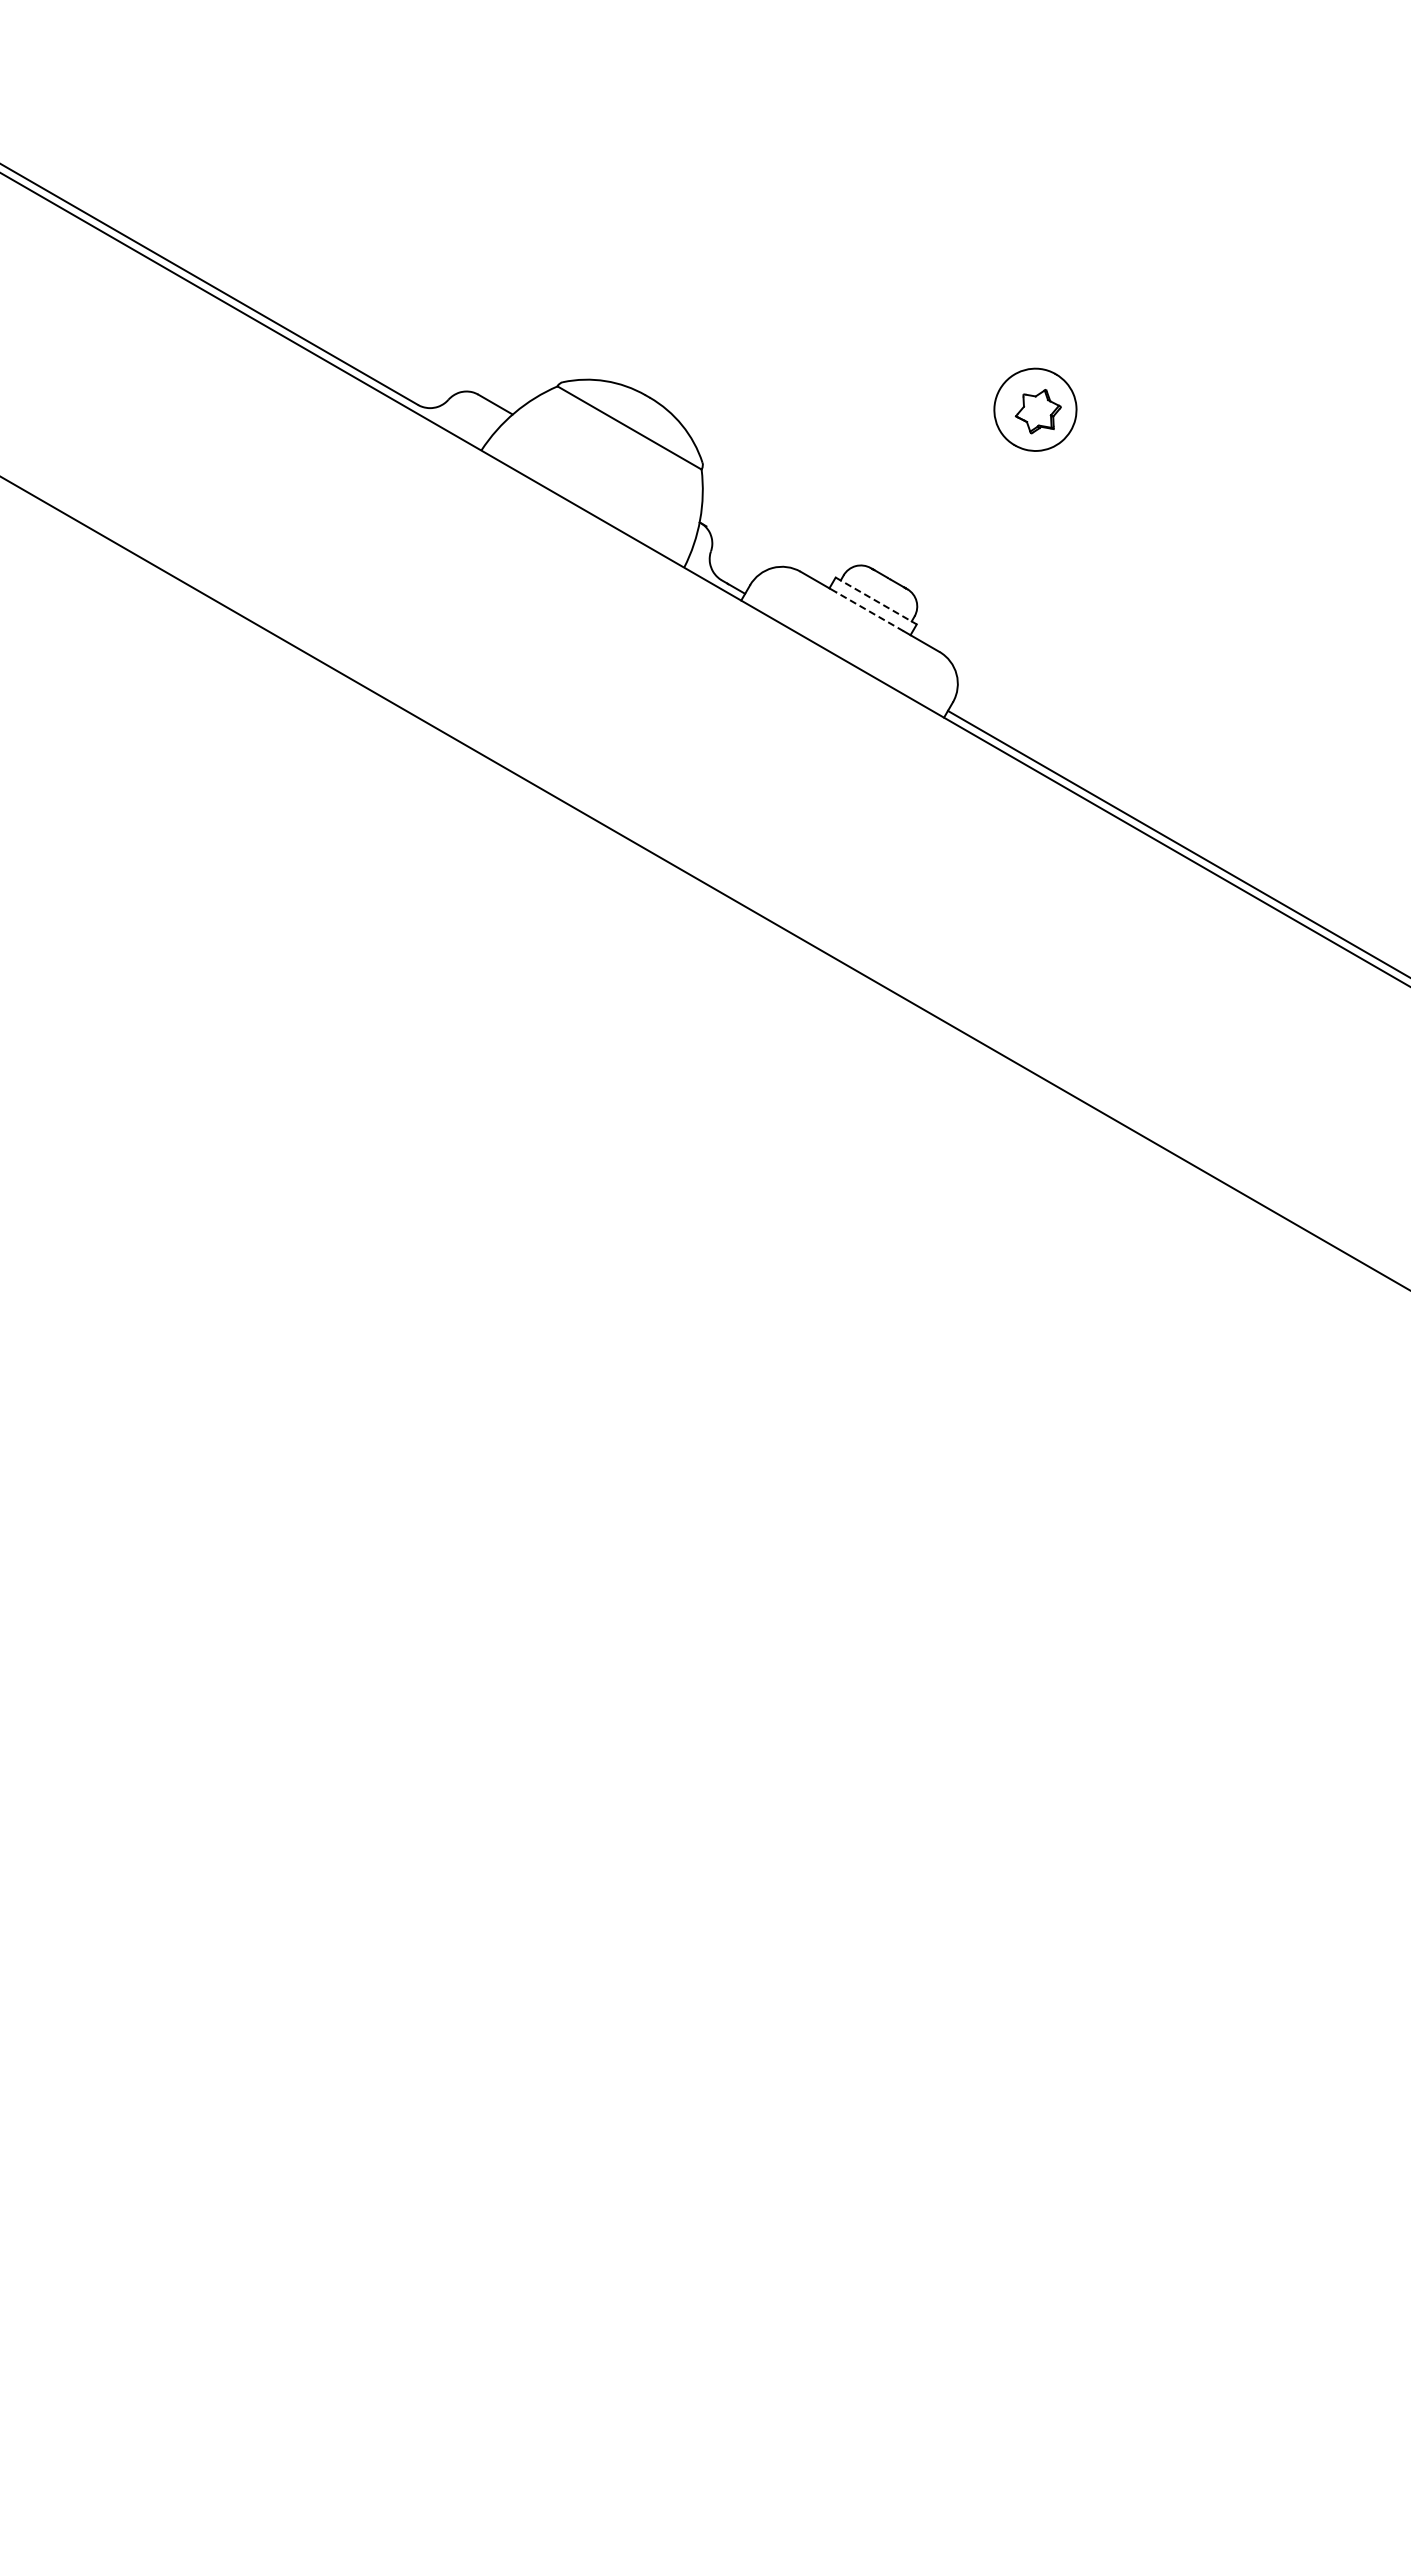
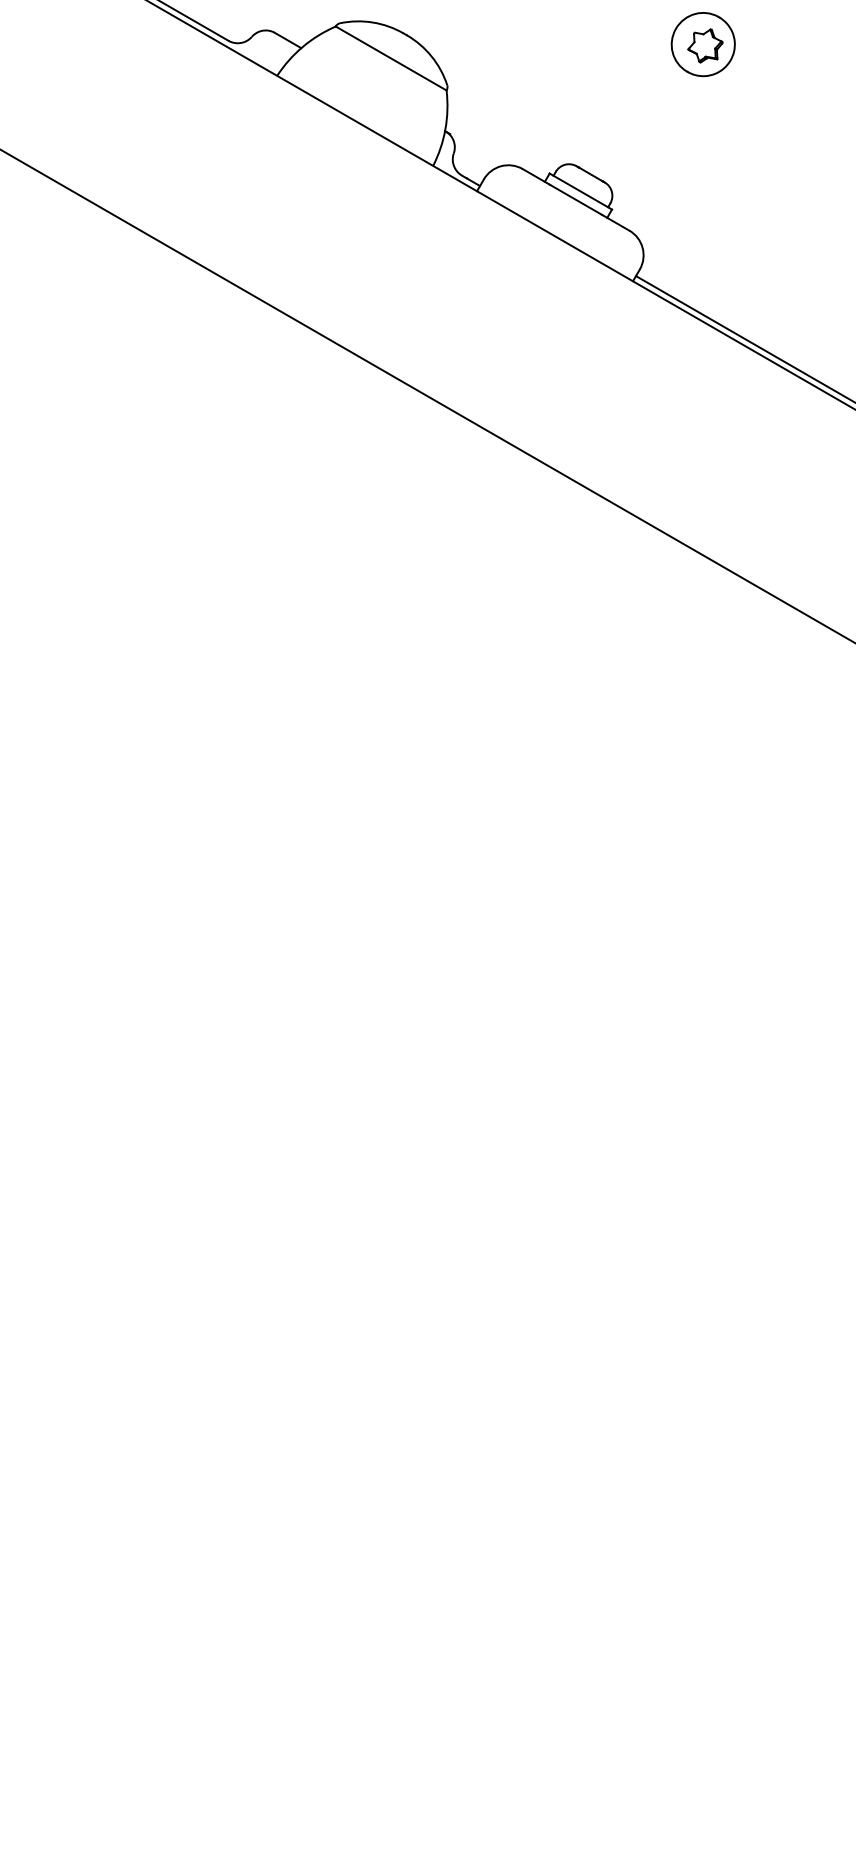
line: (876, 600) -> (581, 191), dashed -> solid
line: (869, 611) -> (575, 199), dashed -> solid

